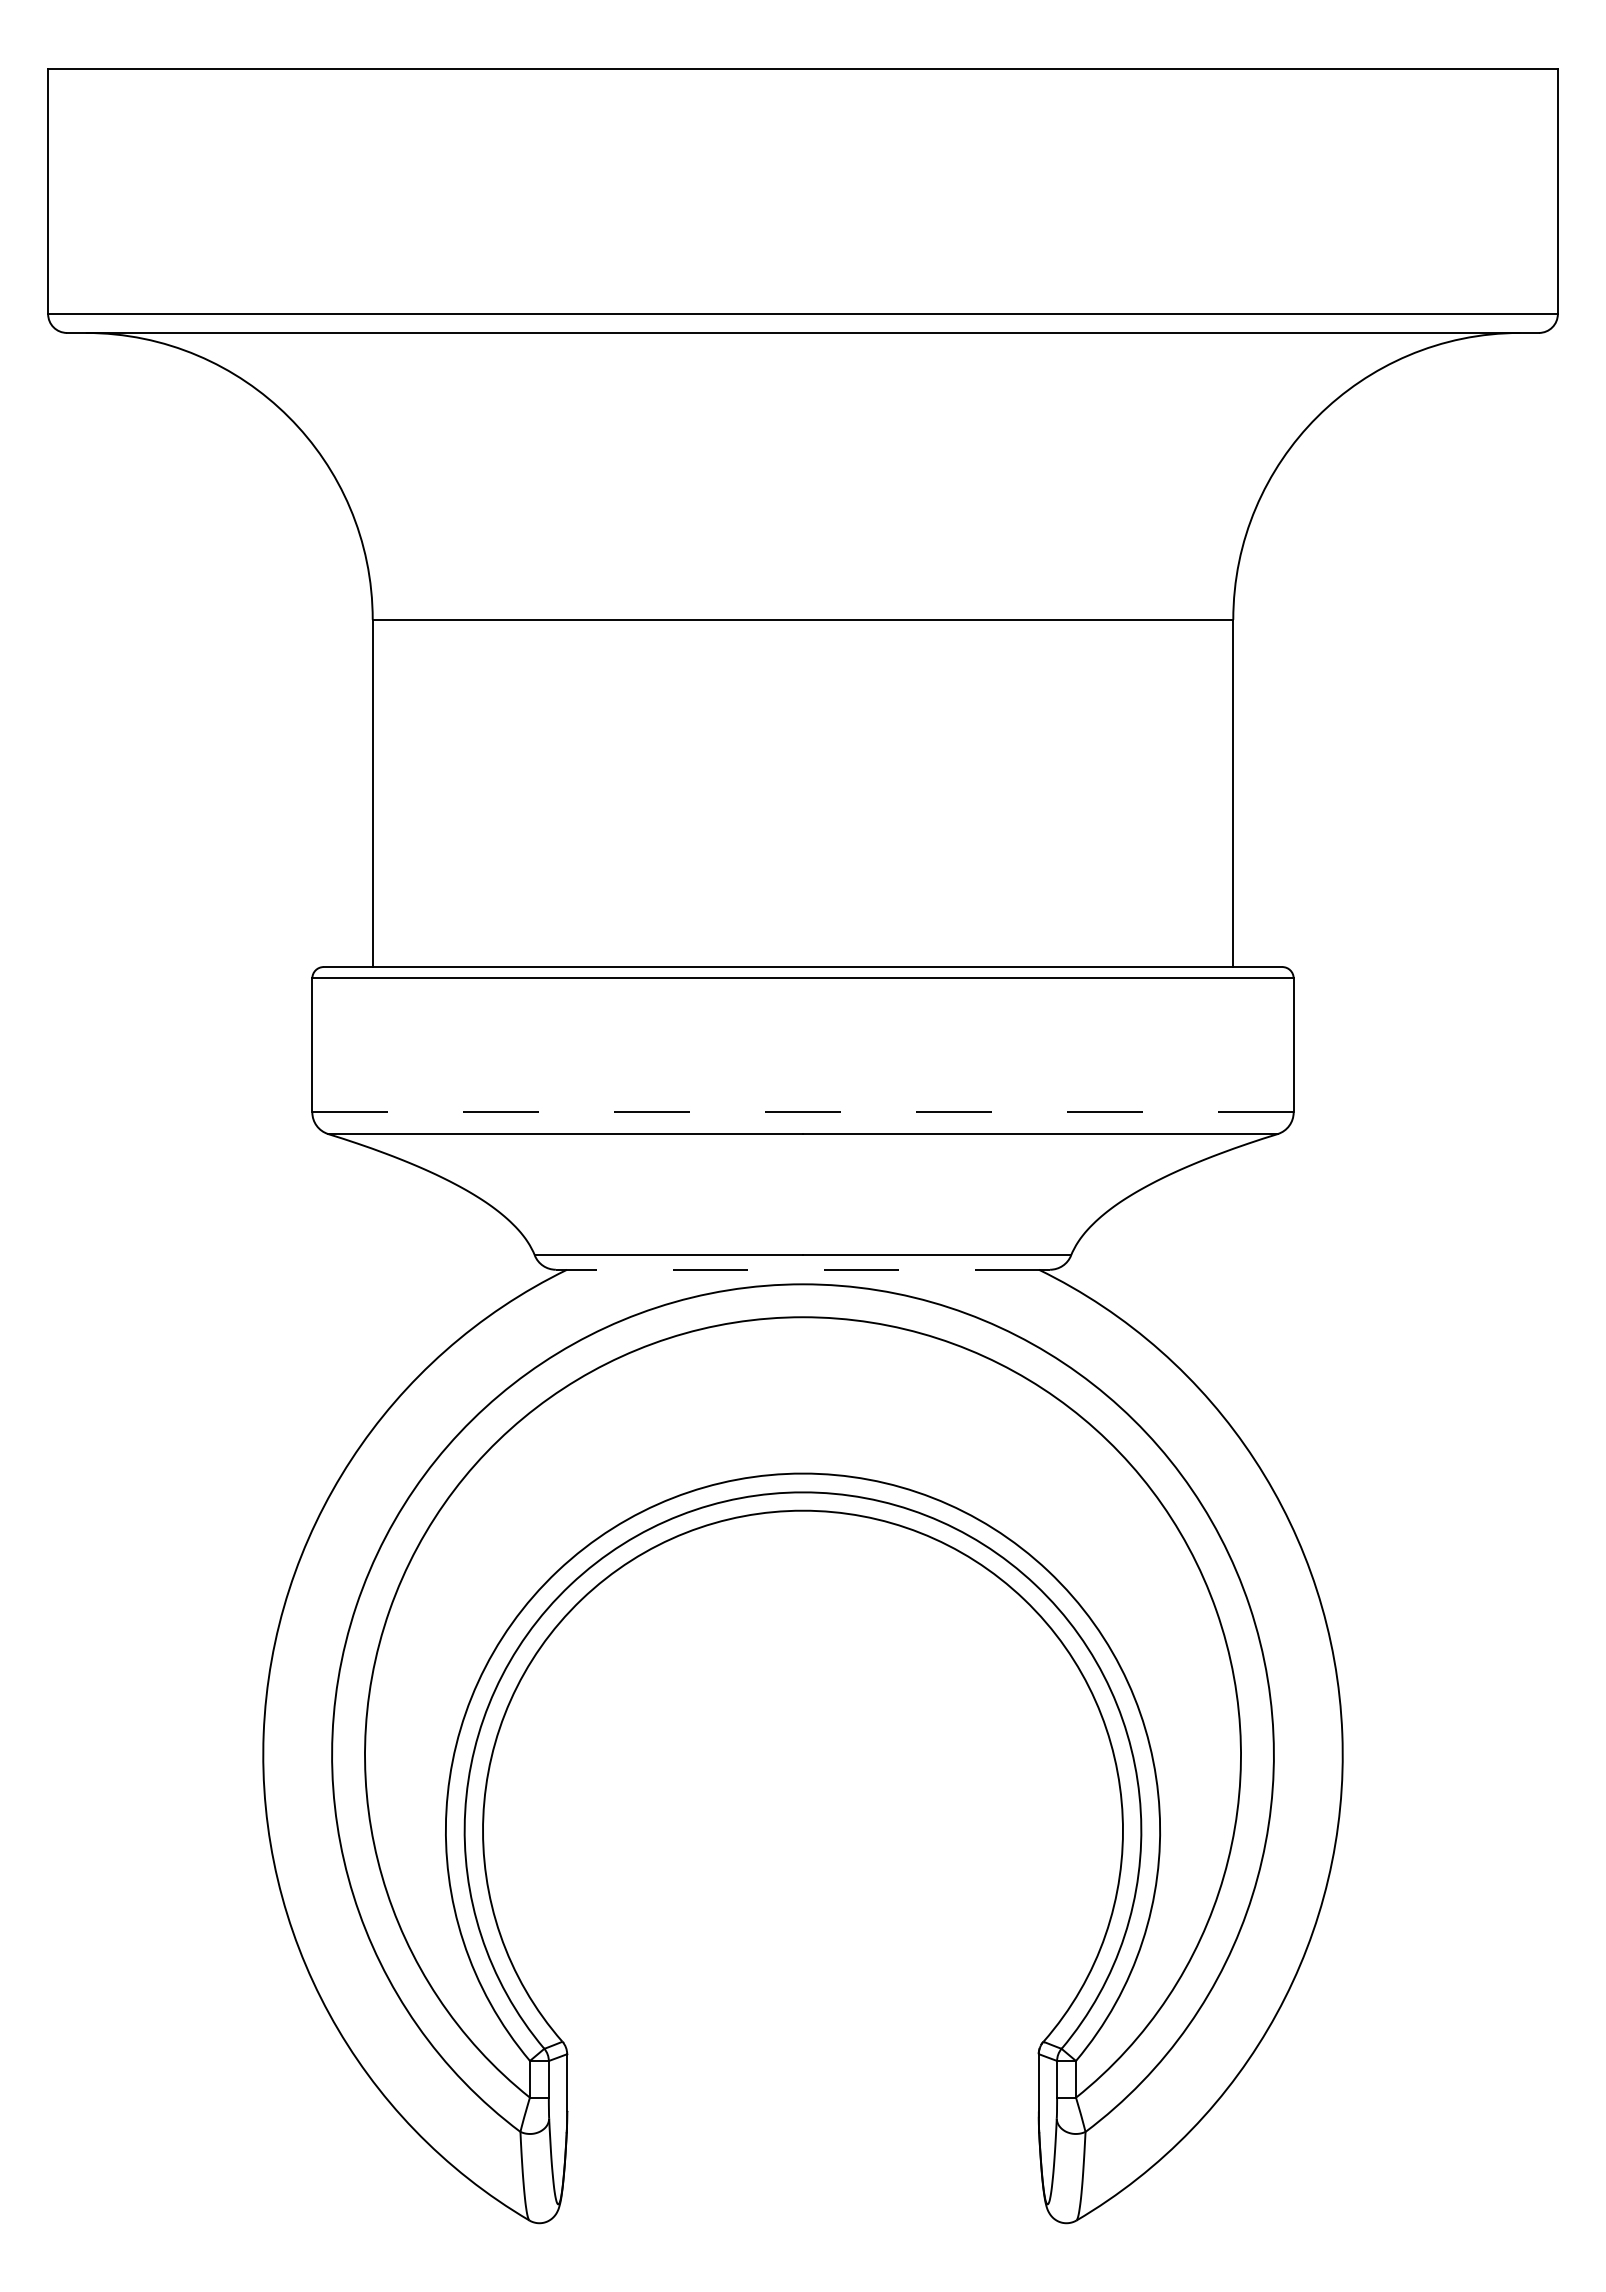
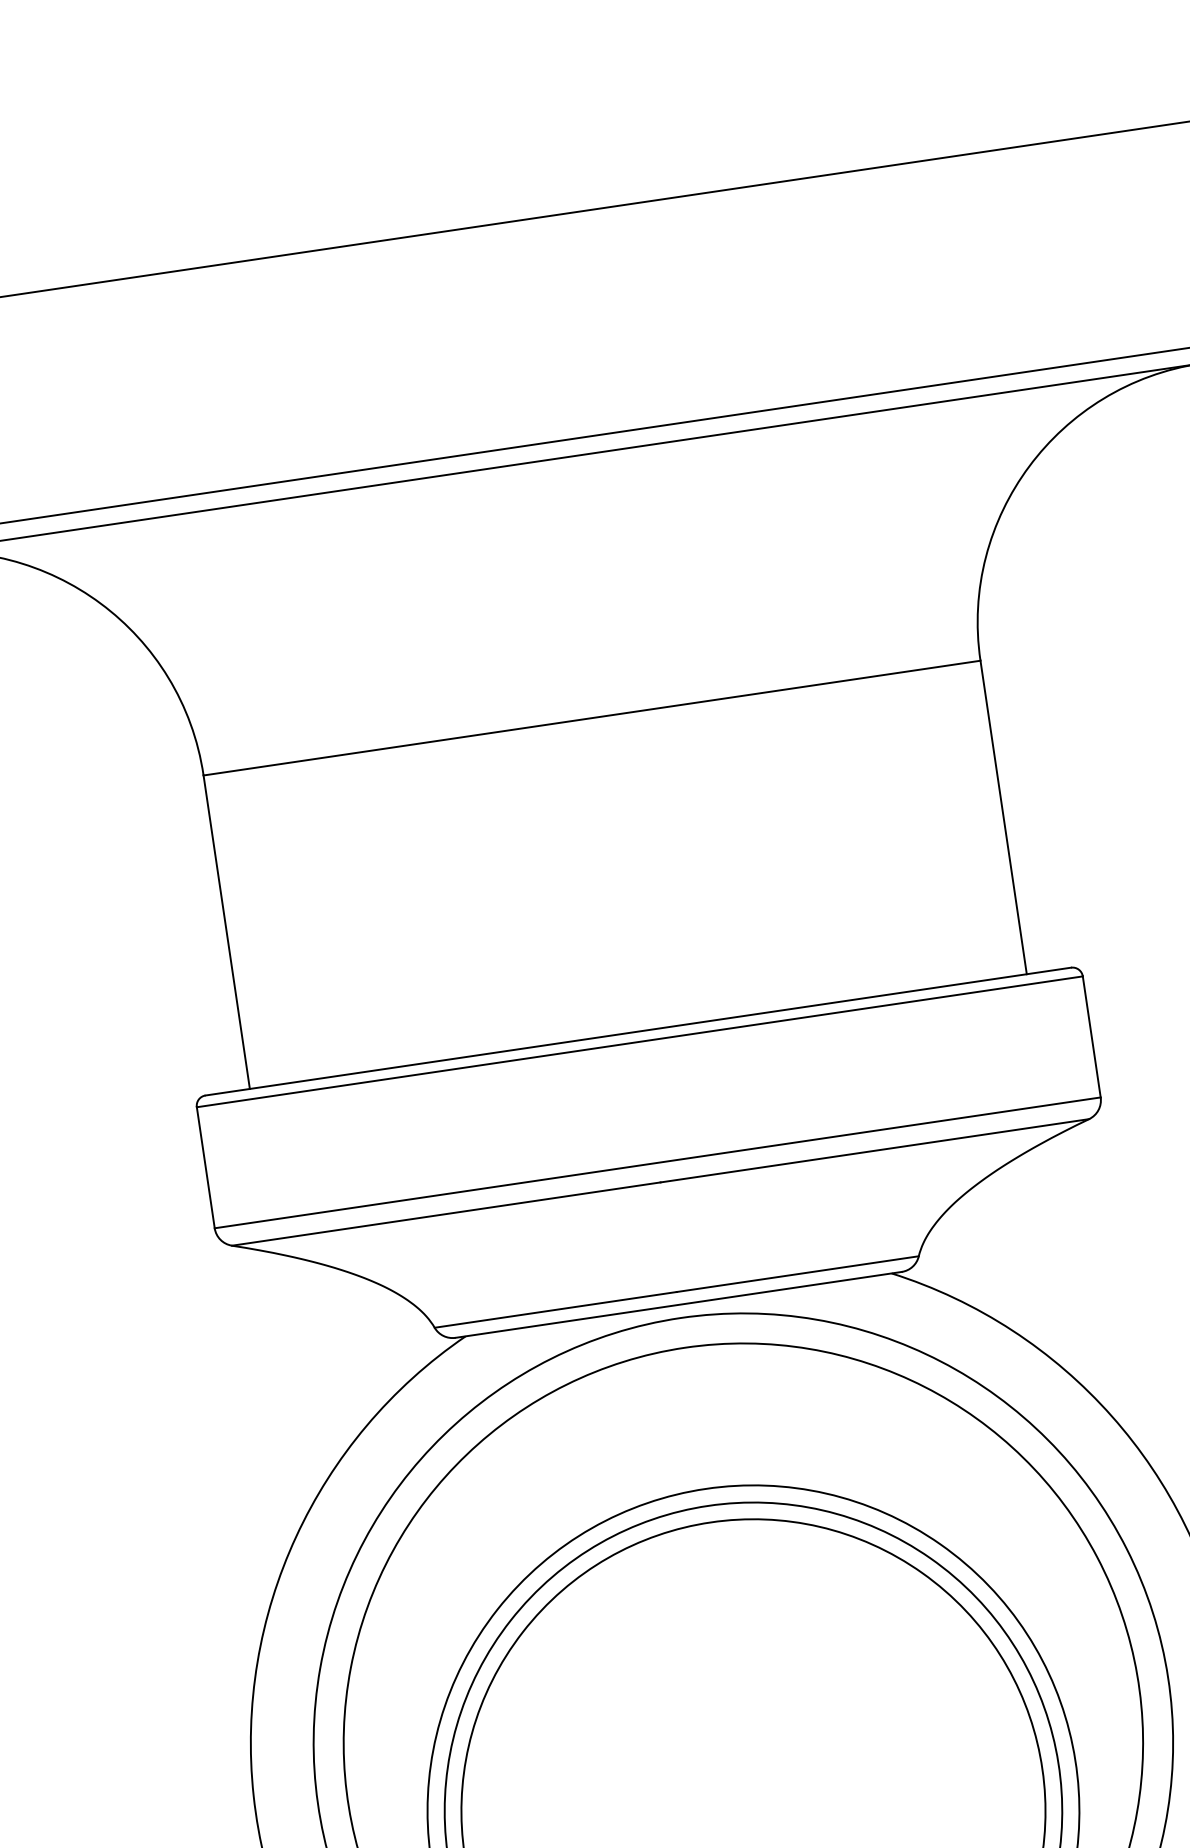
line: (803, 1112) -> (658, 1162), dashed -> solid
line: (802, 1269) -> (678, 1304), dashed -> solid

